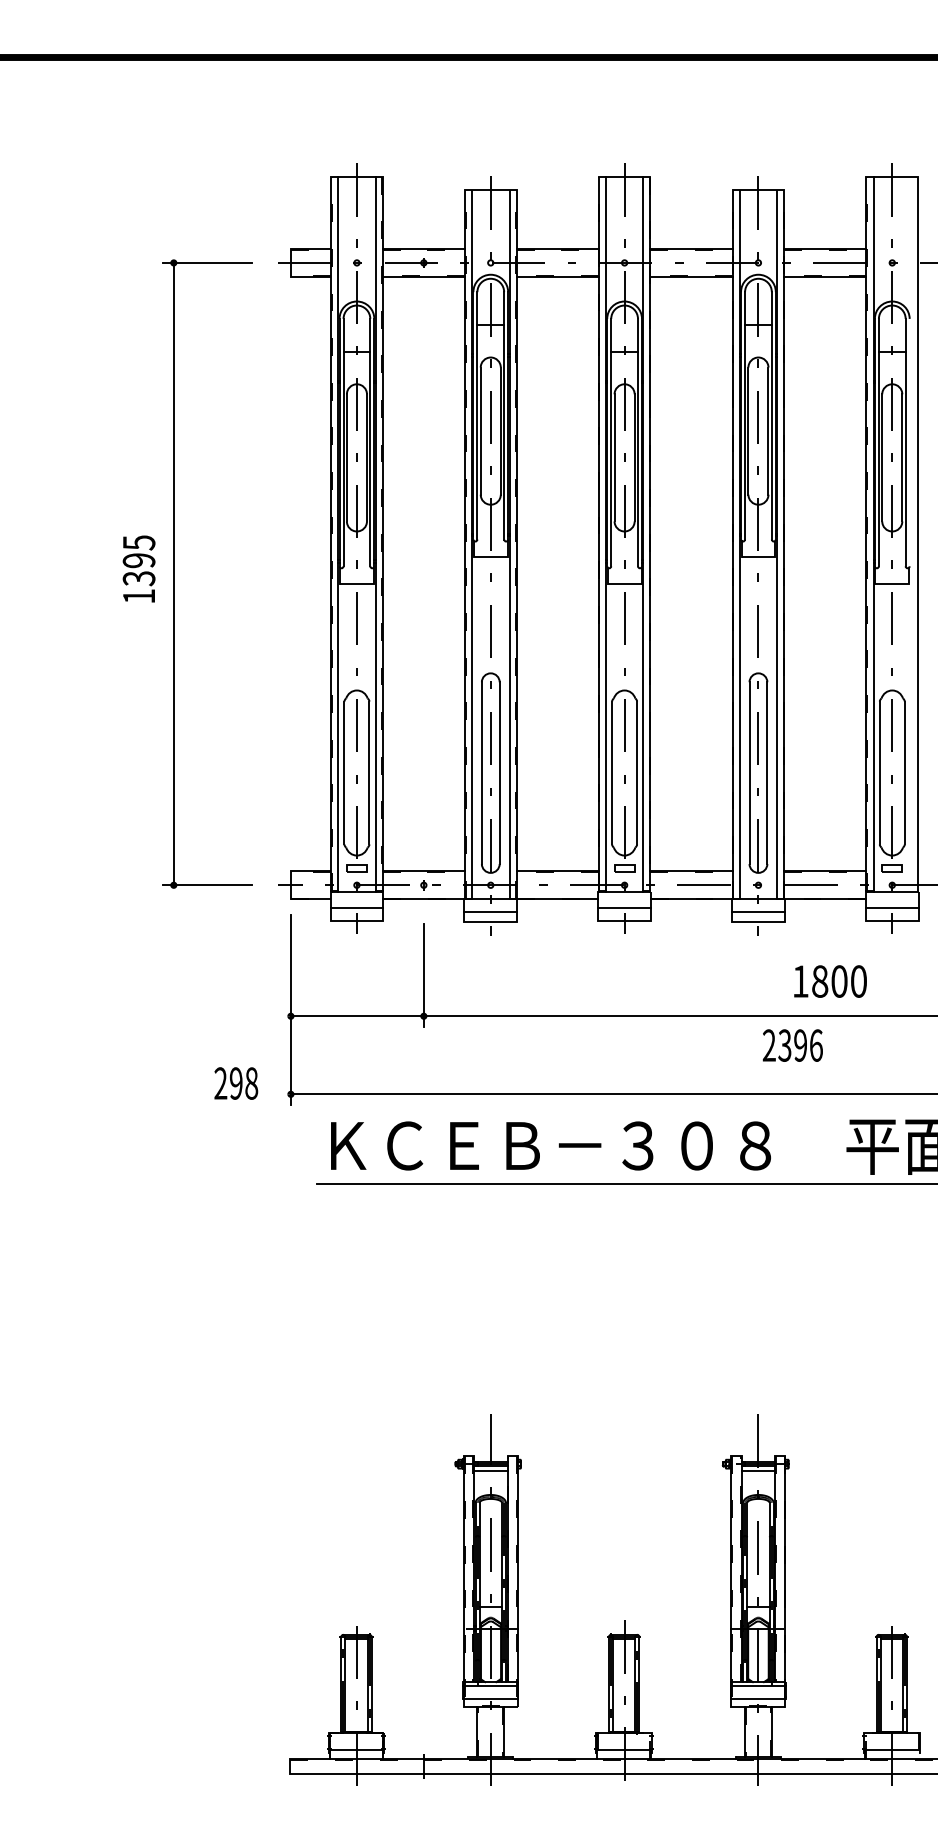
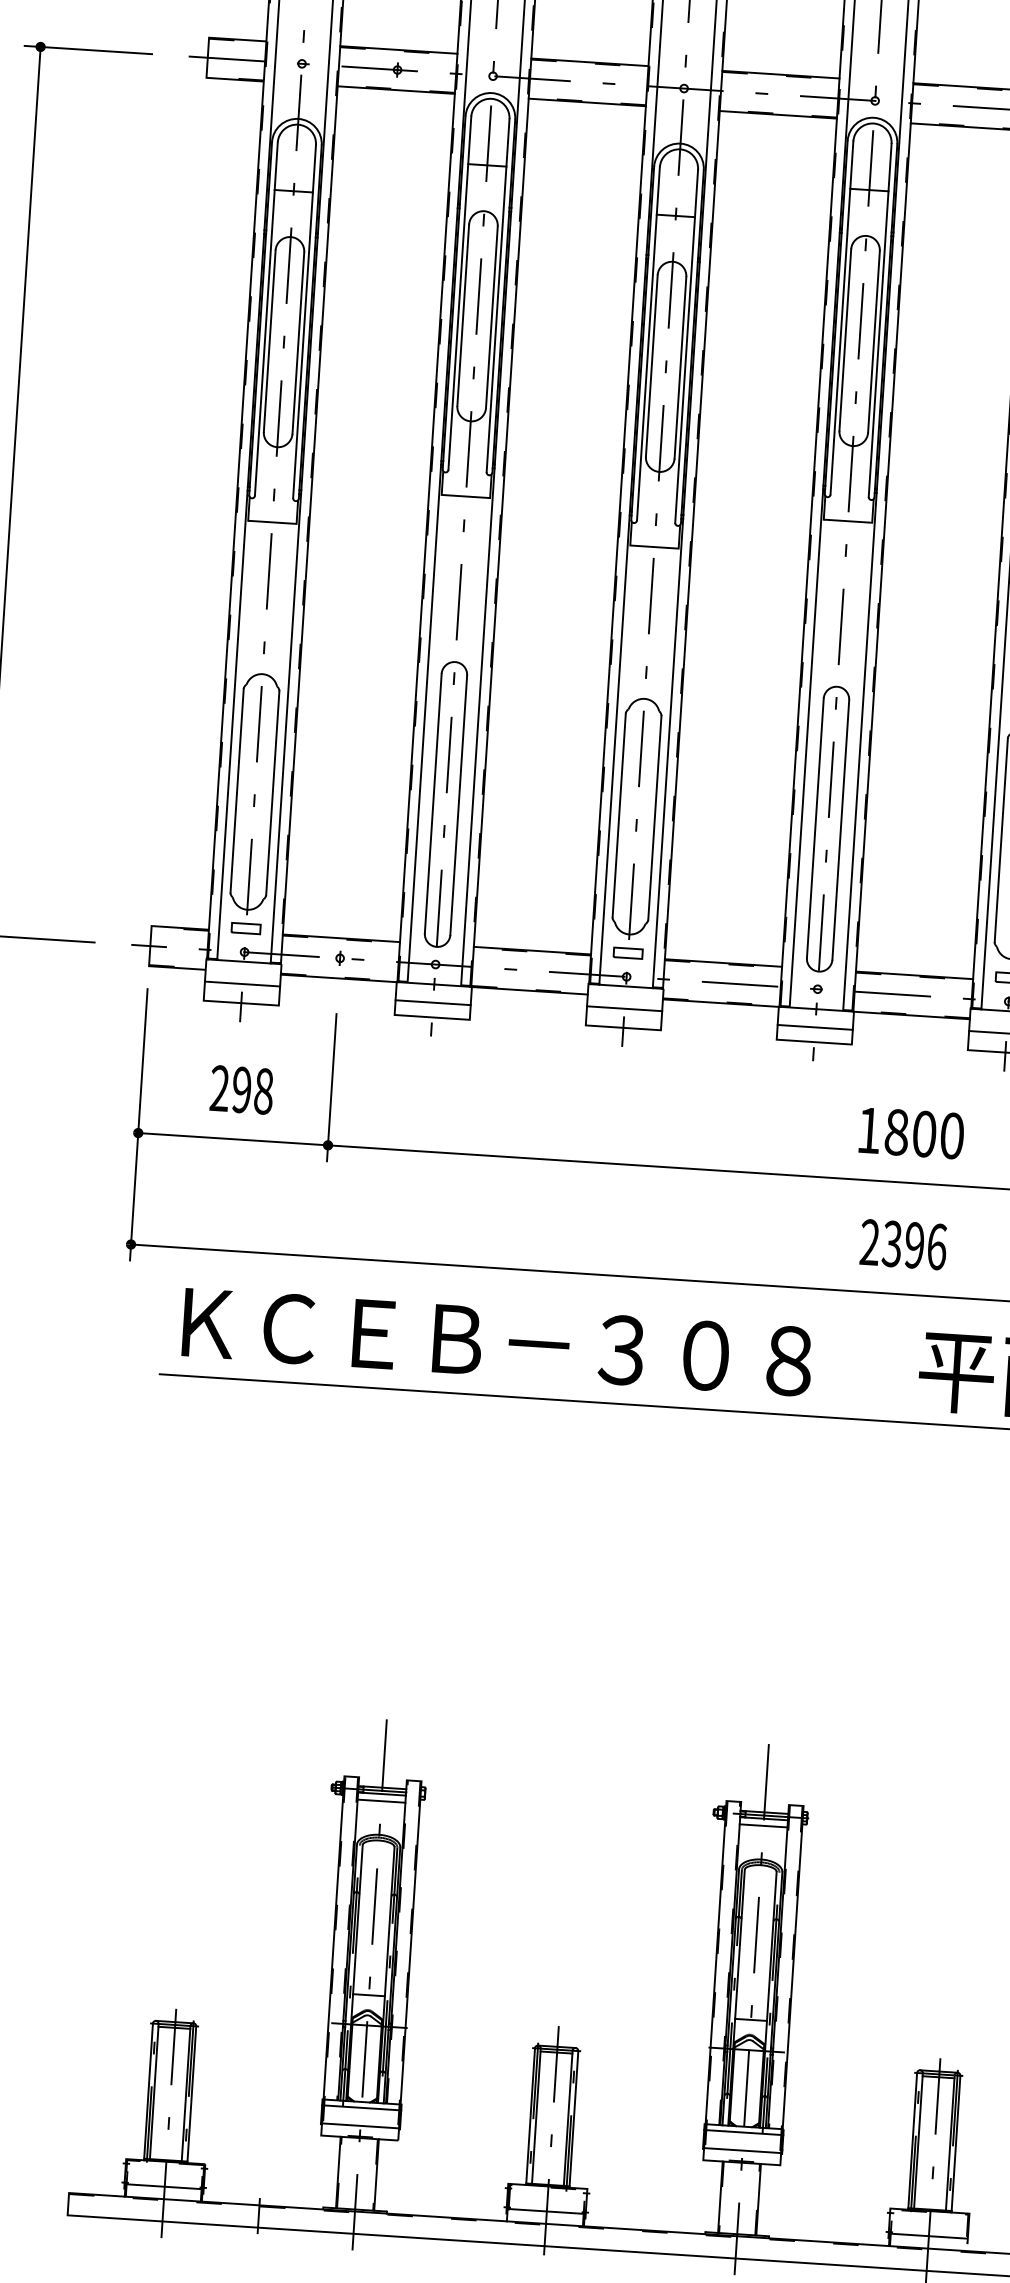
text: (792, 1045) -> (903, 1244), moved
text: (236, 1083) -> (242, 1089), moved

